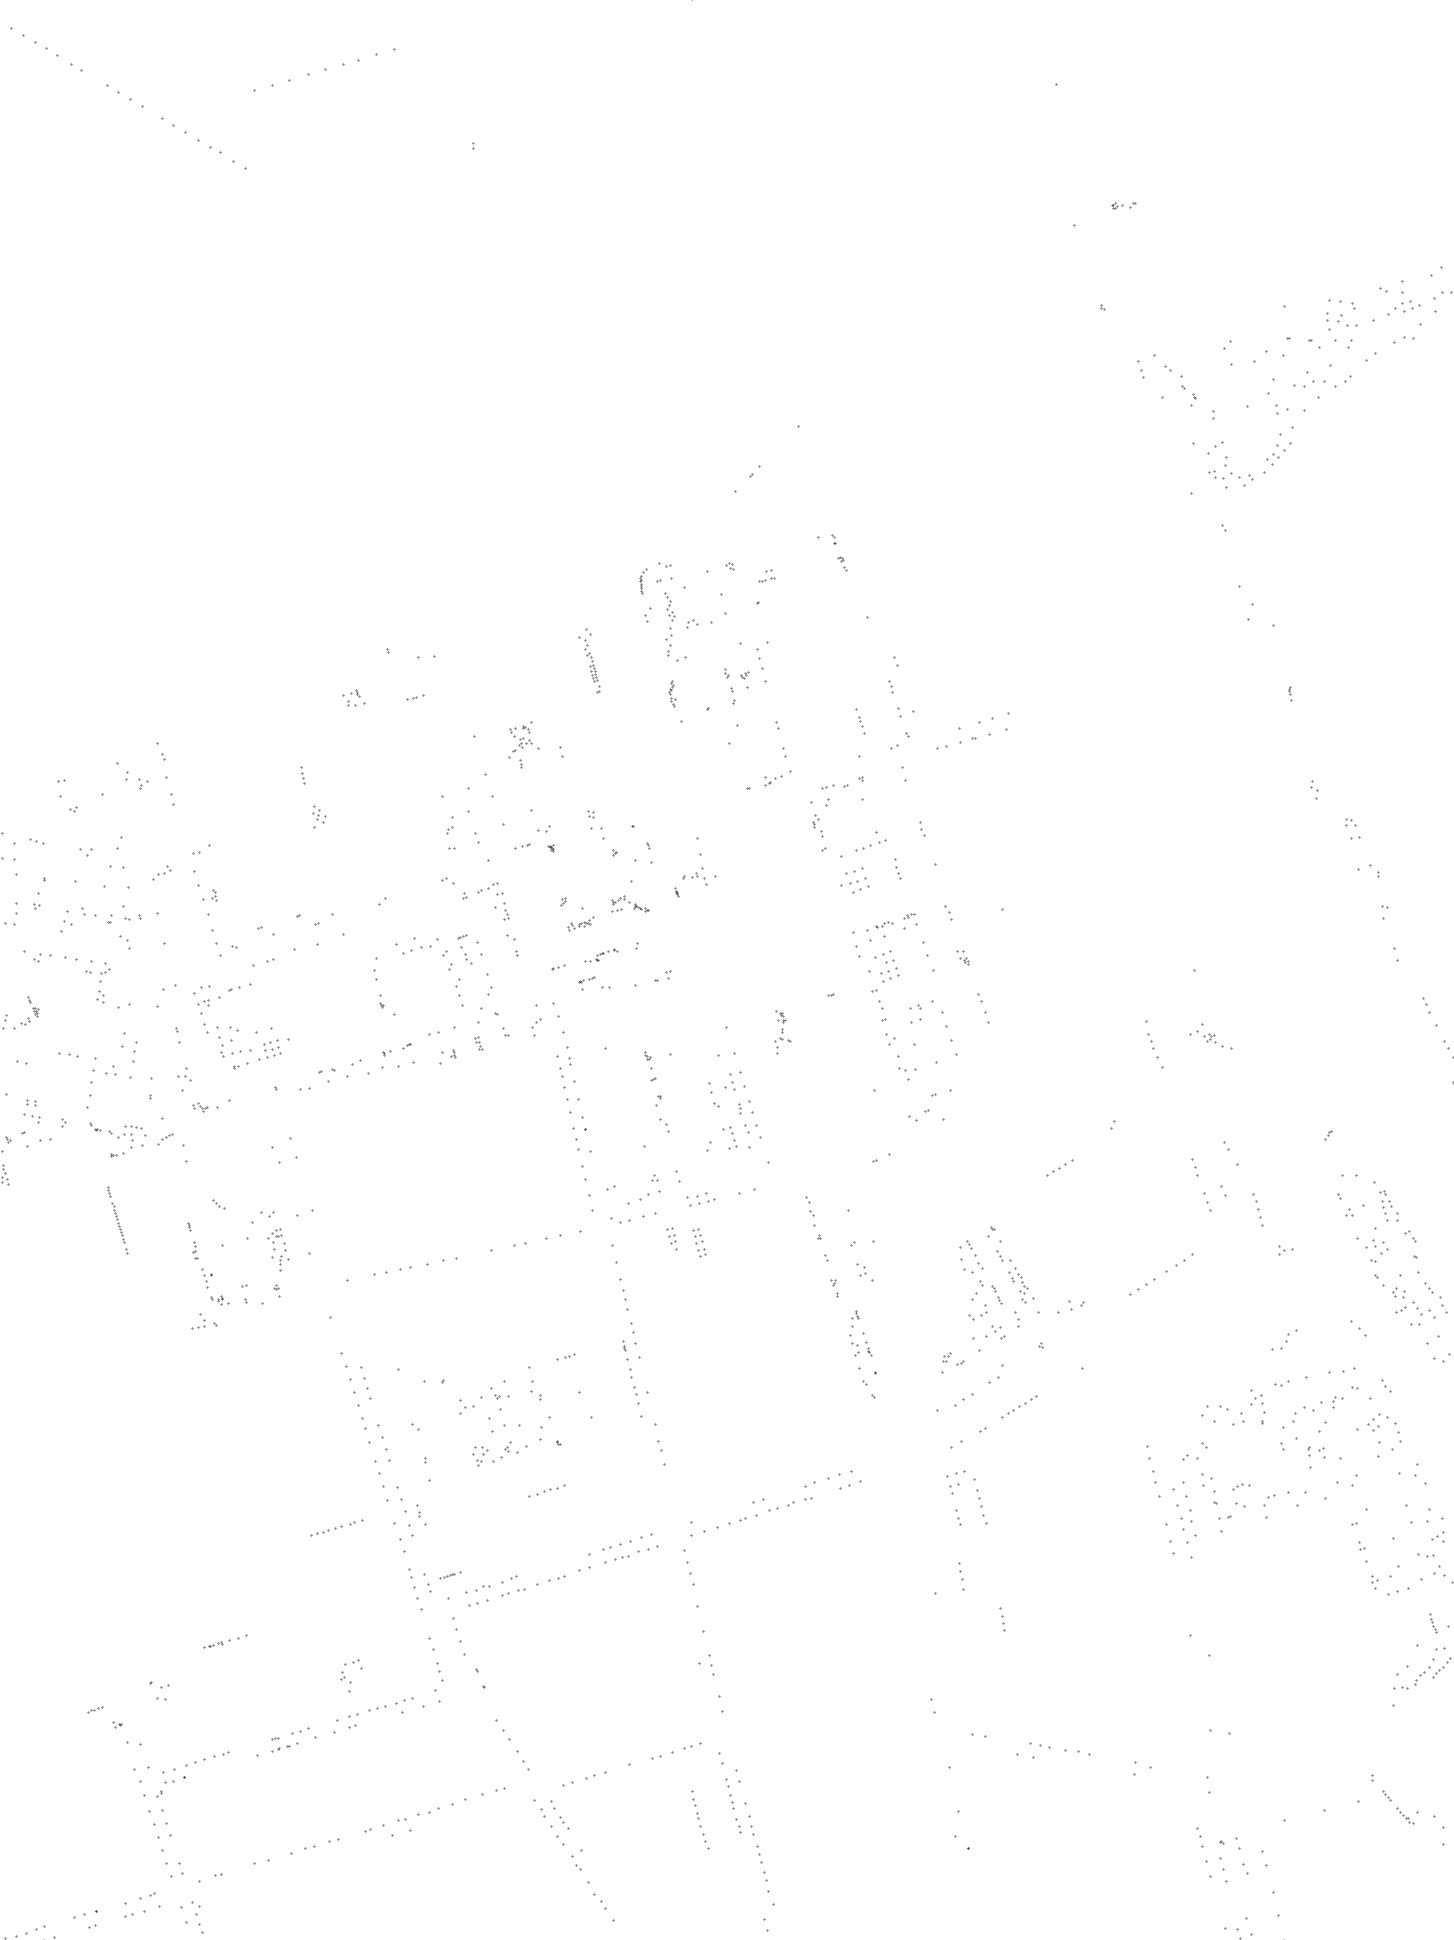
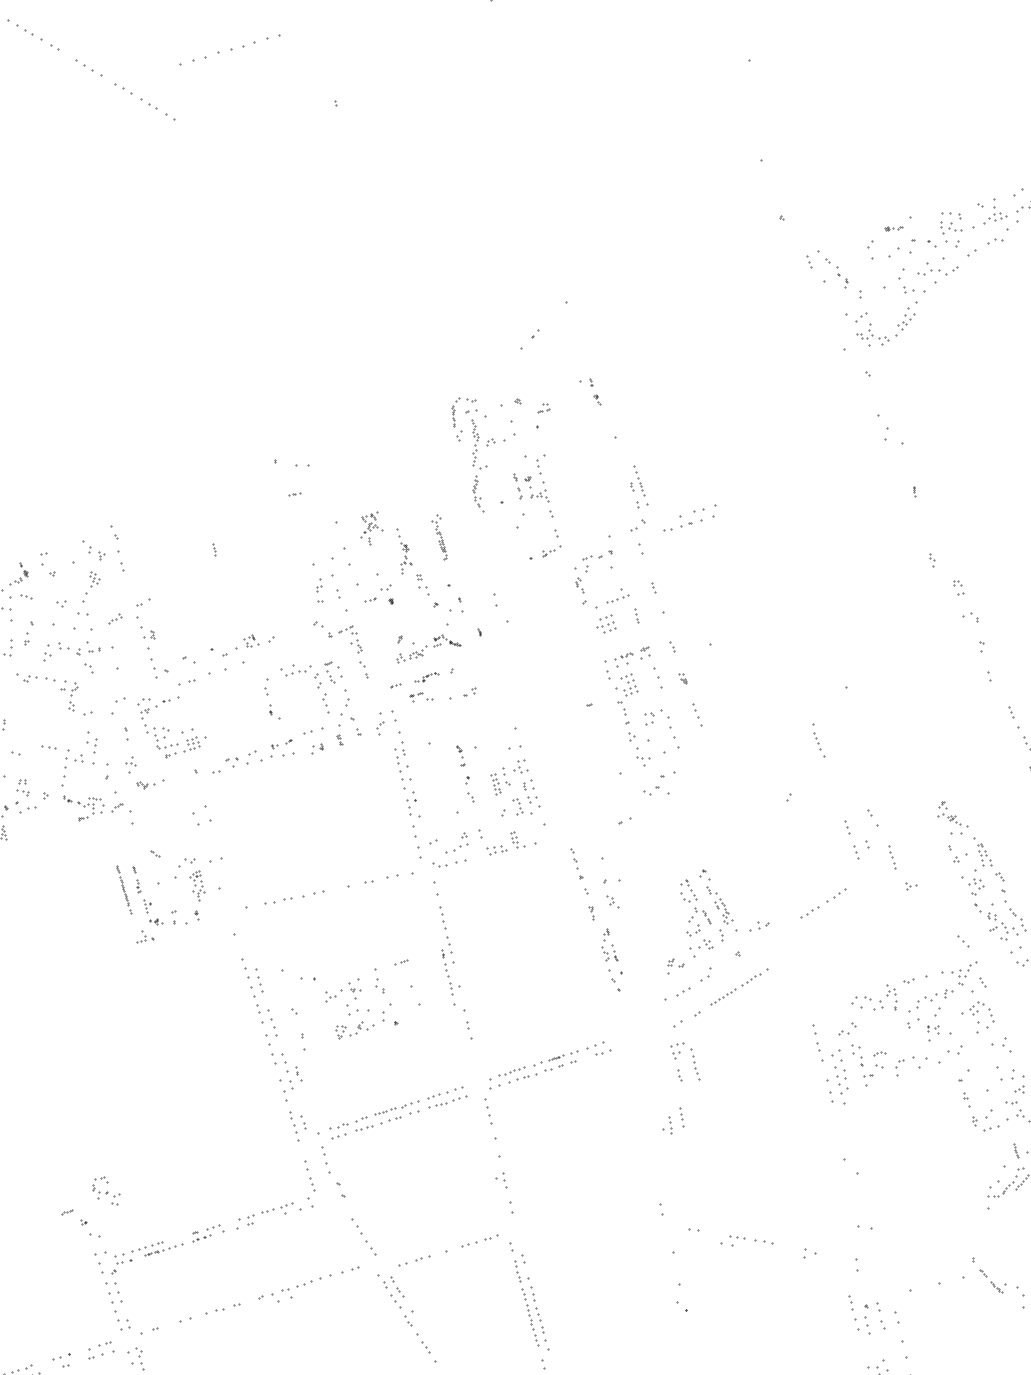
part: (1123, 205) -> (893, 228), moved
part: (643, 581) -> (456, 412), size x1.67
part: (589, 660) -> (439, 536), moved
part: (672, 693) -> (476, 491), size x1.67
part: (353, 697) -> (250, 640), moved
part: (860, 721) -> (641, 486), moved
part: (319, 816) -> (94, 578), moved
part: (694, 876) -> (539, 495), moved
part: (580, 923) -> (411, 654), size x1.67
part: (26, 1012) -> (18, 573), moved
part: (782, 1032) -> (405, 558), moved
part: (1210, 1036) -> (952, 817), moved
part: (1059, 1167) -> (751, 979), moved
part: (117, 1220) -> (123, 889), moved
part: (671, 1238) -> (513, 839), moved
part: (699, 1242) -> (496, 784), moved
part: (1284, 1339) -> (967, 969), moved
part: (546, 1490) -> (511, 1071), moved
part: (336, 1527) -> (392, 1108), moved
part: (450, 1575) -> (556, 1057), moved
part: (1002, 1619) -> (670, 1125), moved
part: (225, 1641) -> (160, 1250), moved
part: (350, 1681) -> (99, 1191), moved
part: (700, 1819) -> (532, 1325), moved

